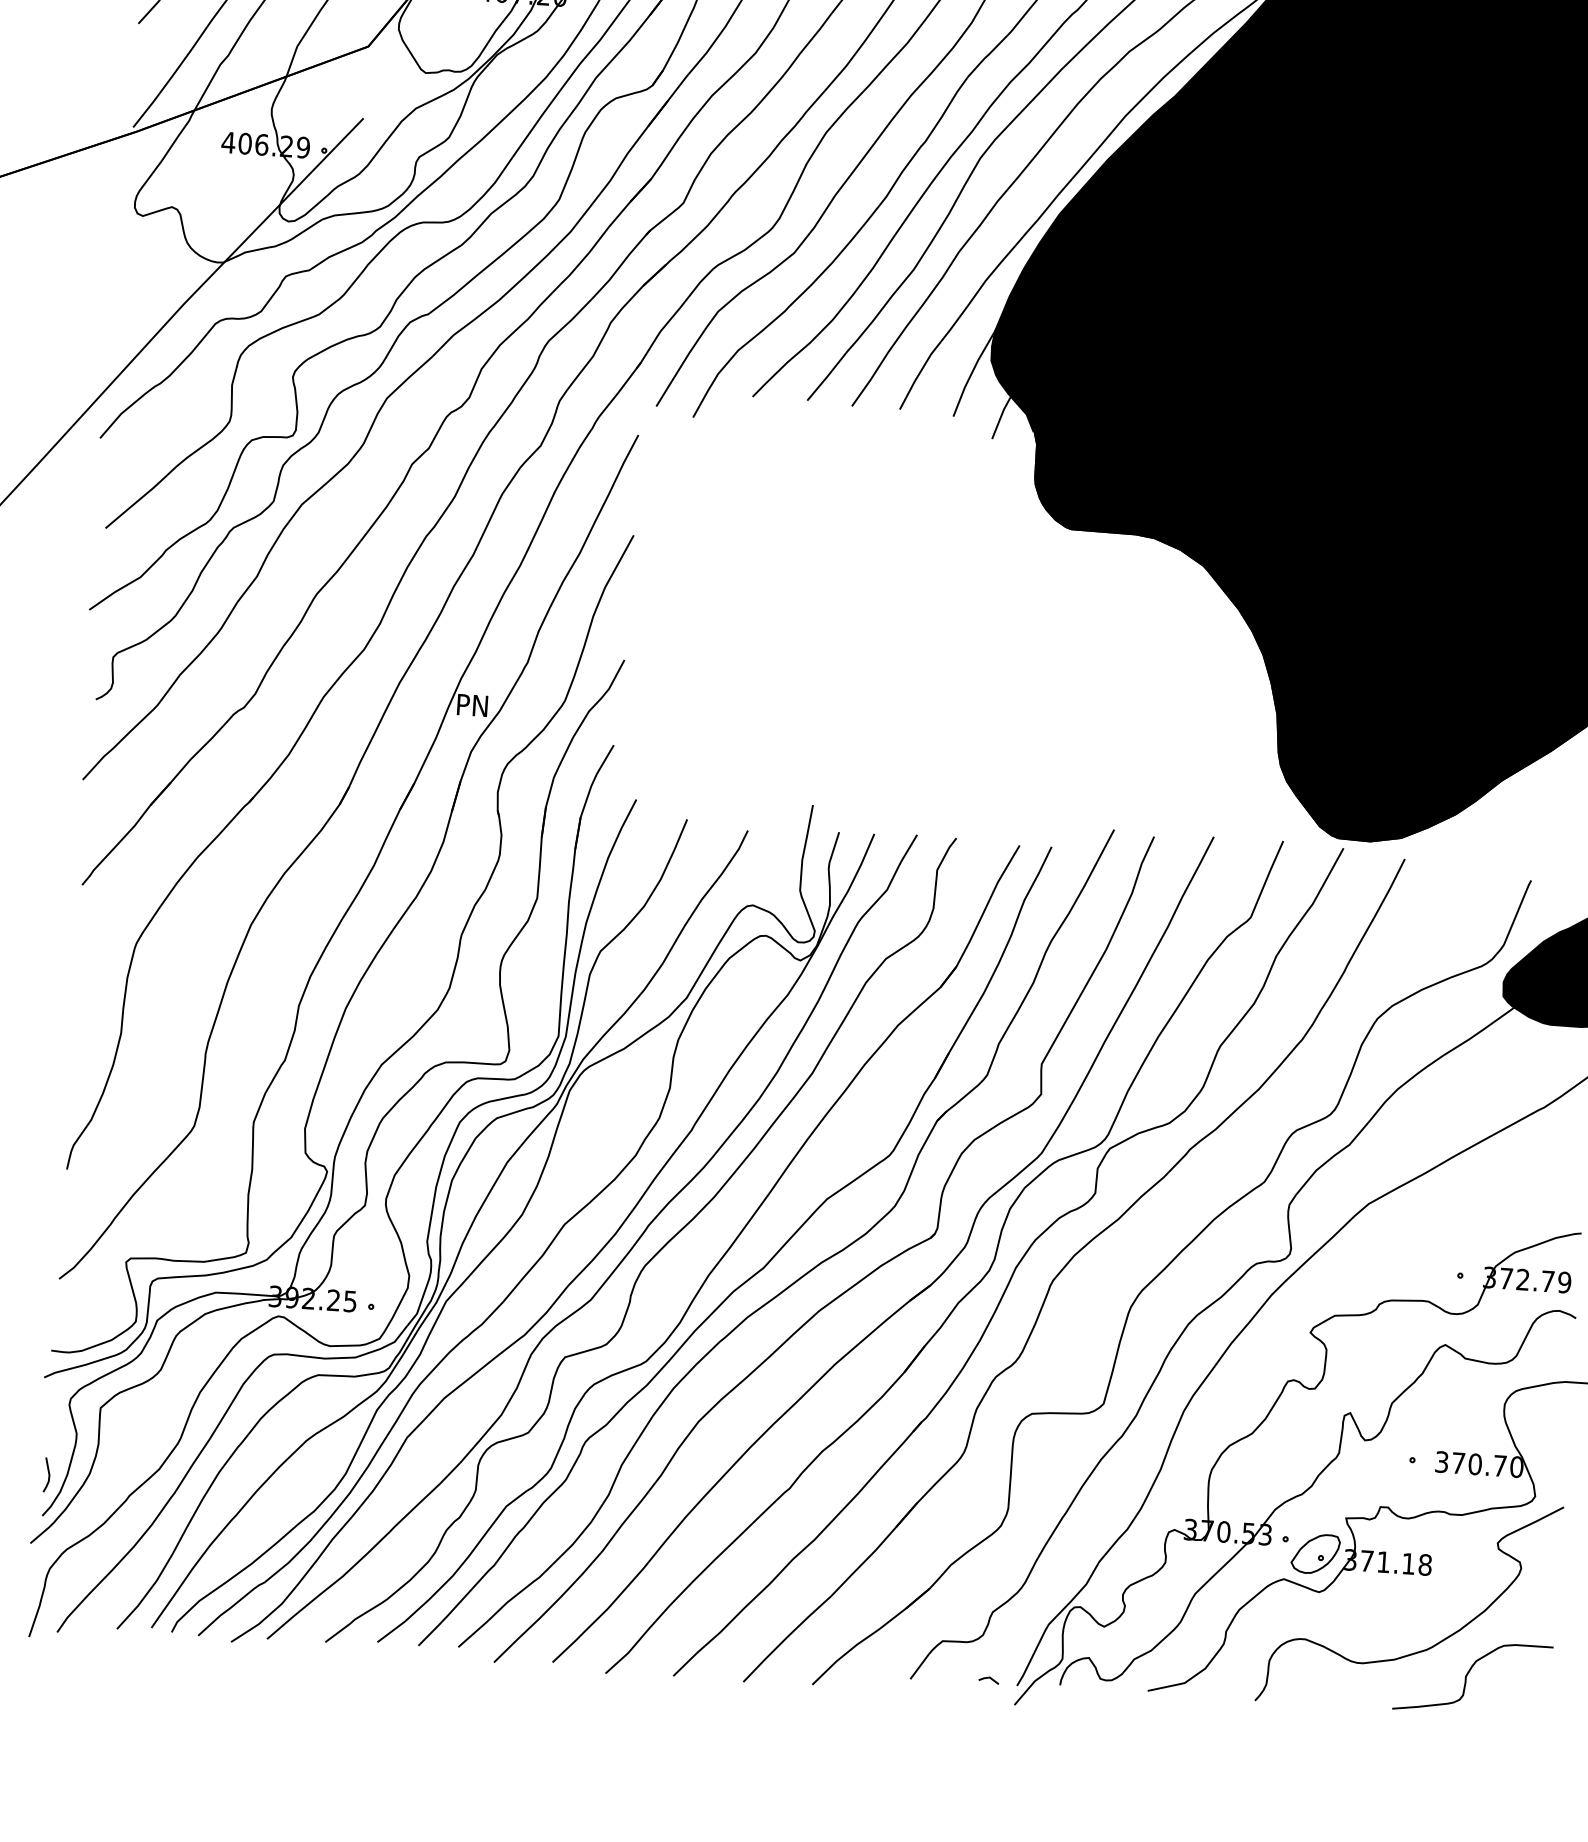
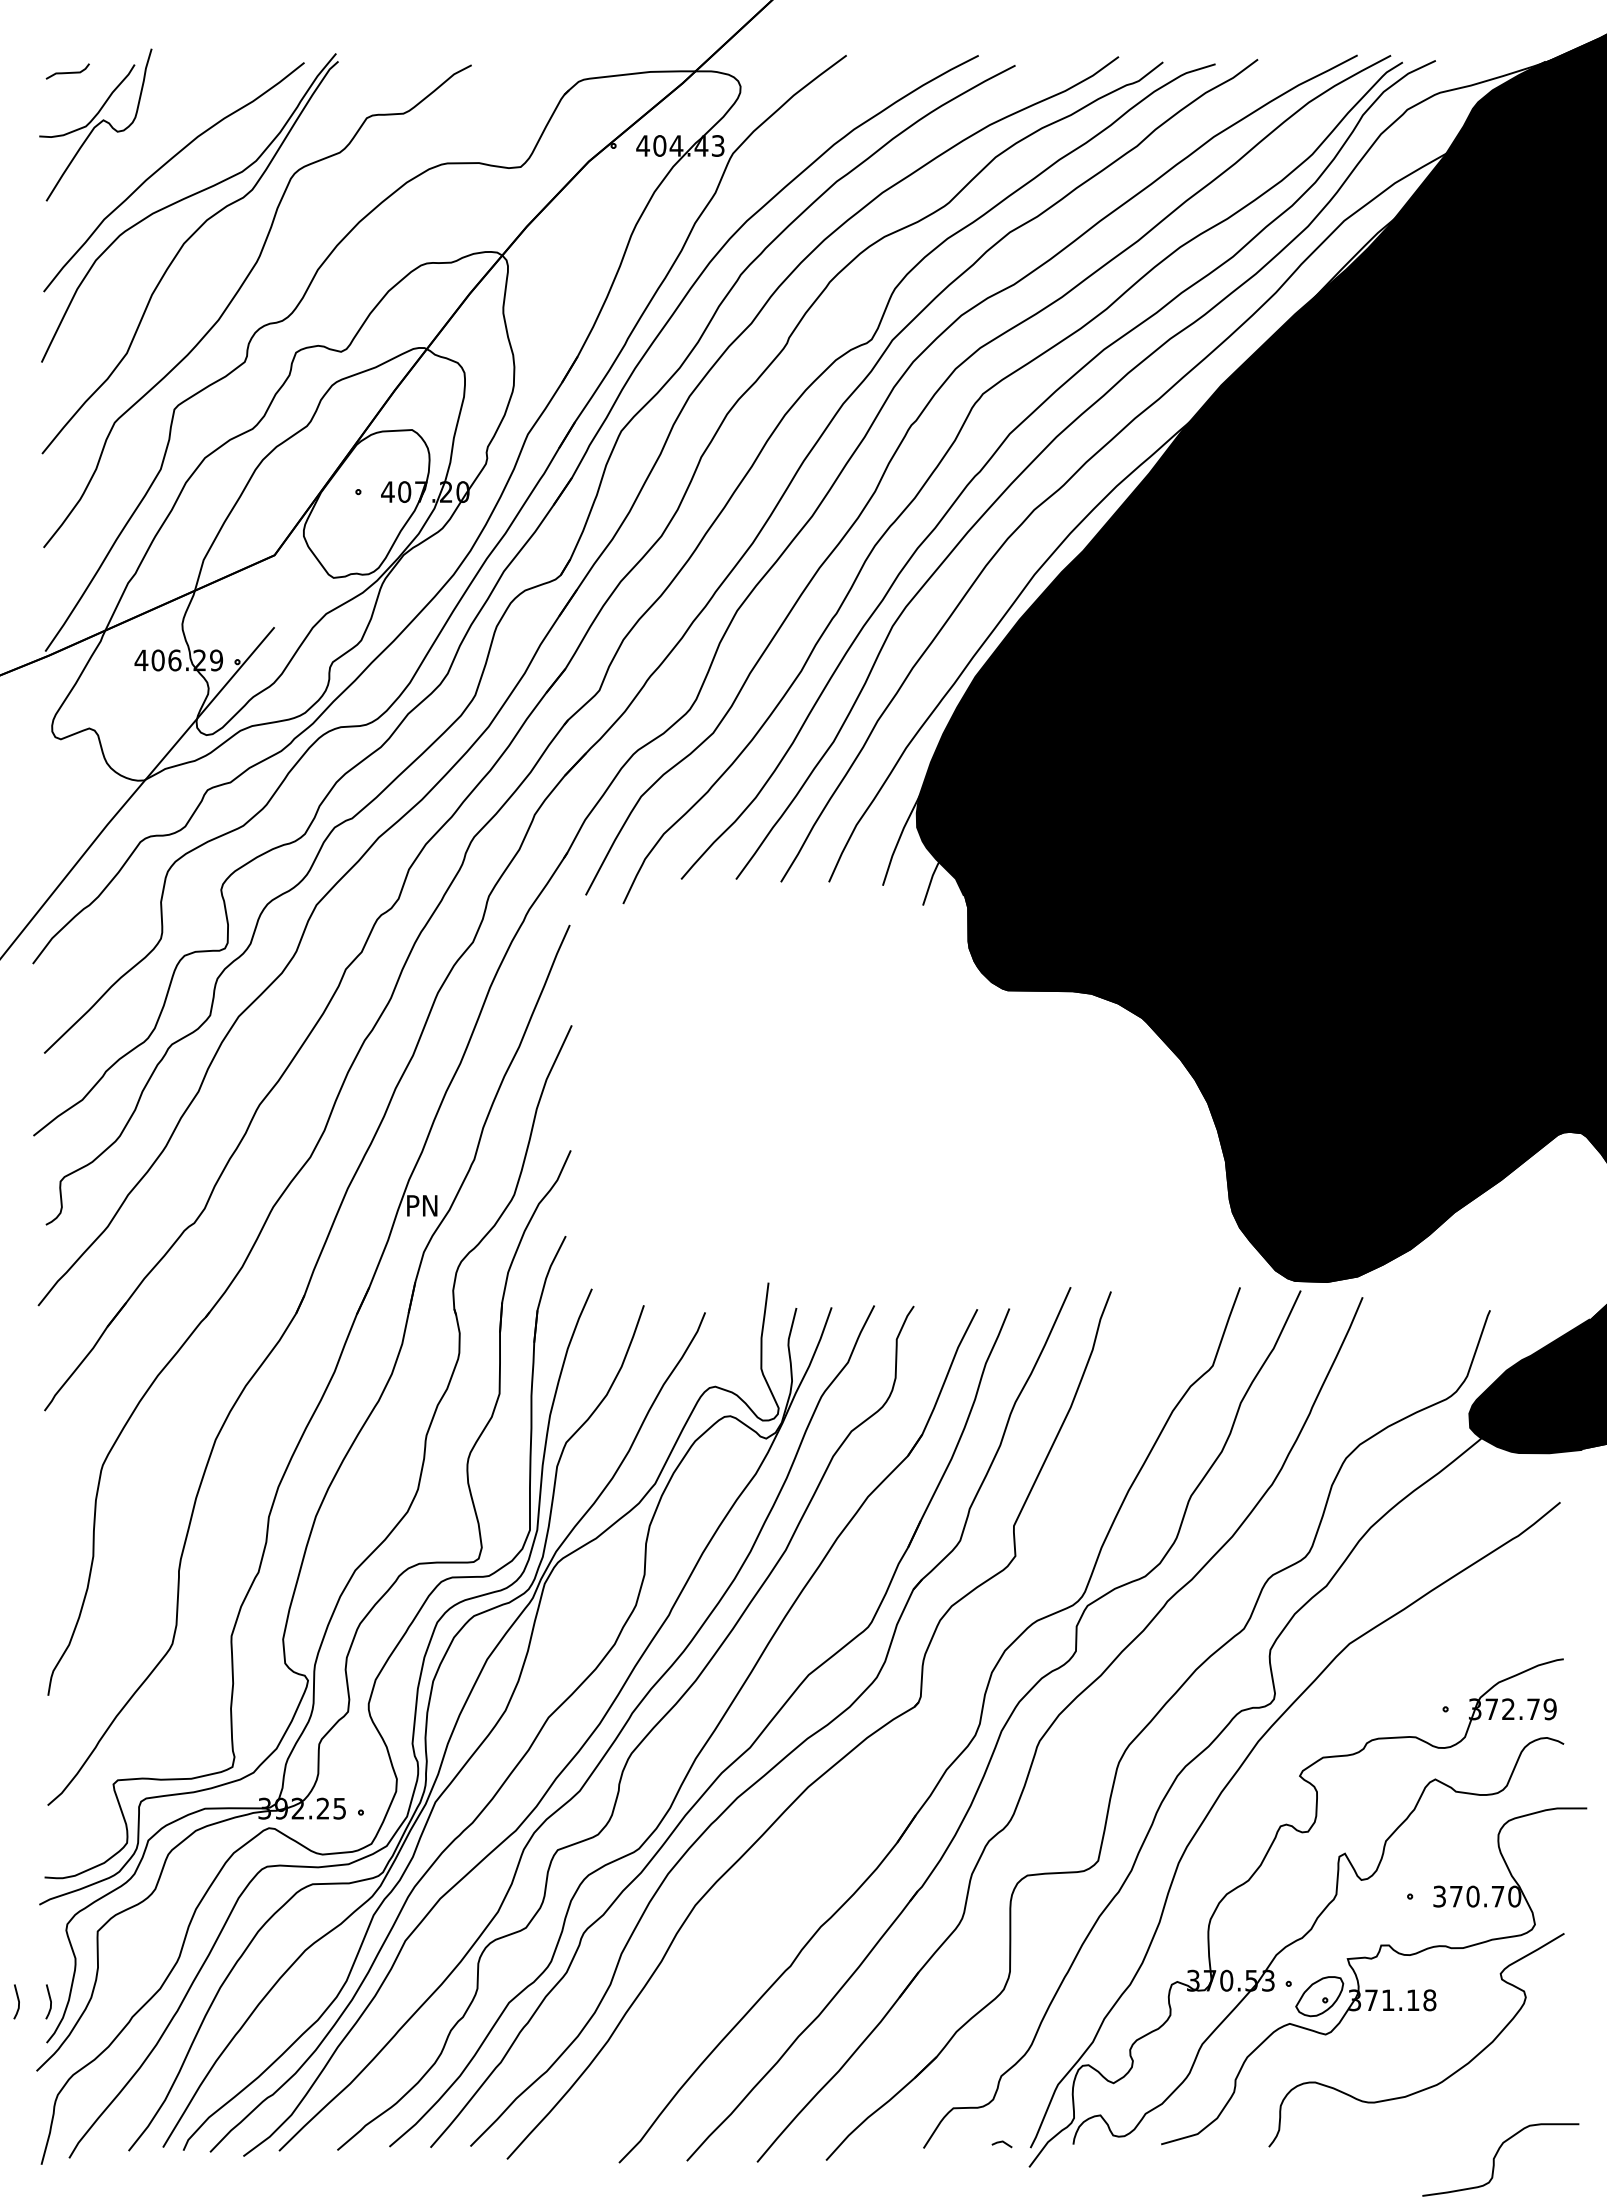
part: (916, 1293) -> (904, 1763), removed
line: (16, 1471) -> (17, 2000), added
curve: (1468, 1674) -> (1496, 2156), moved

